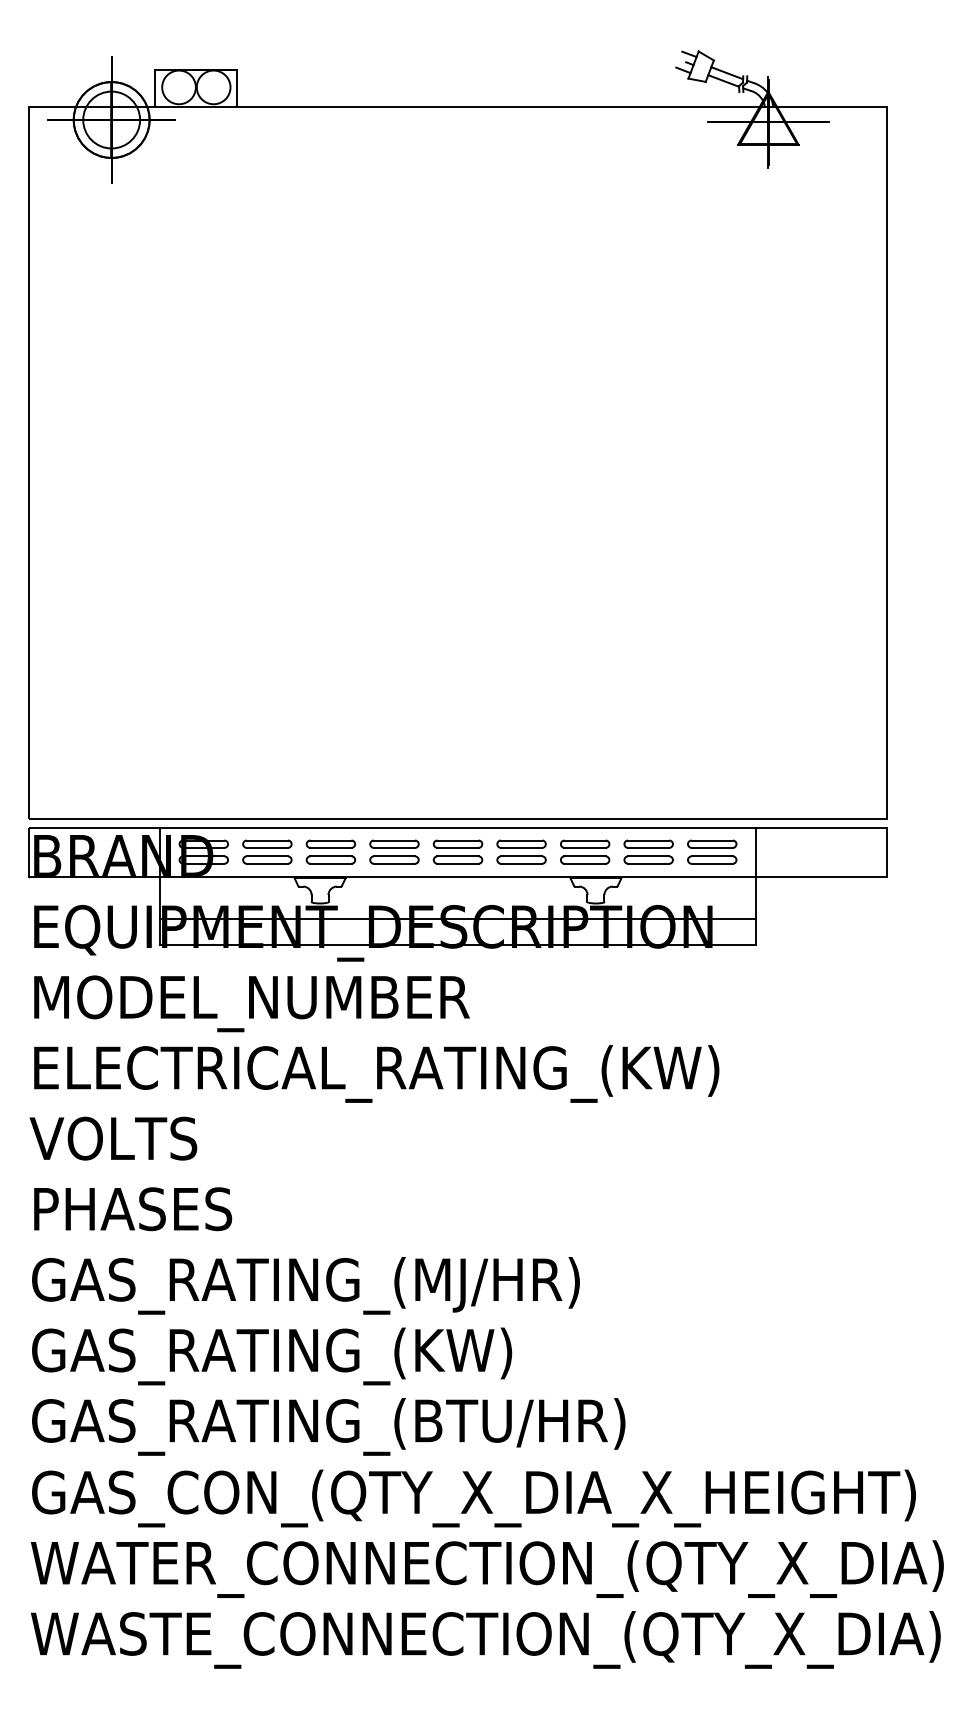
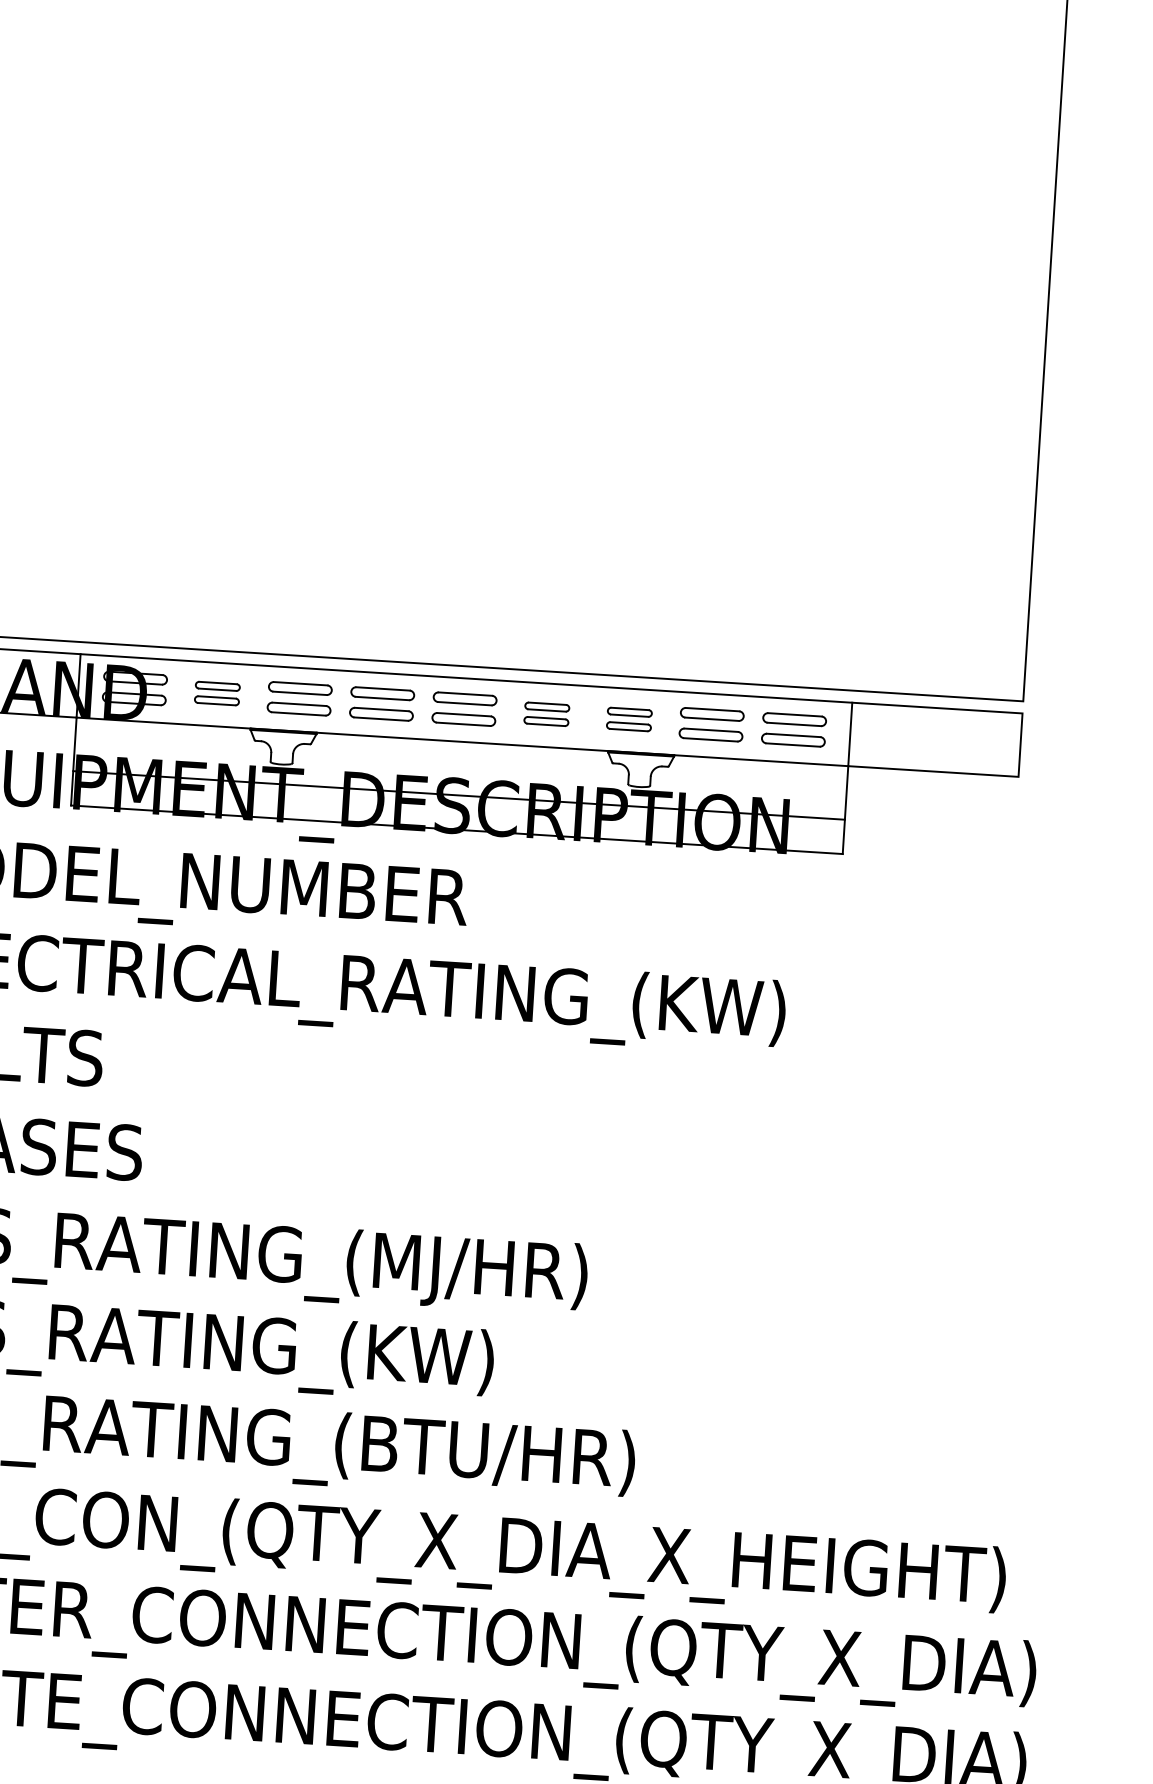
part: (267, 851) -> (217, 692), size x0.7
part: (521, 851) -> (546, 713), size x0.7
part: (585, 851) -> (629, 718), size x0.7

